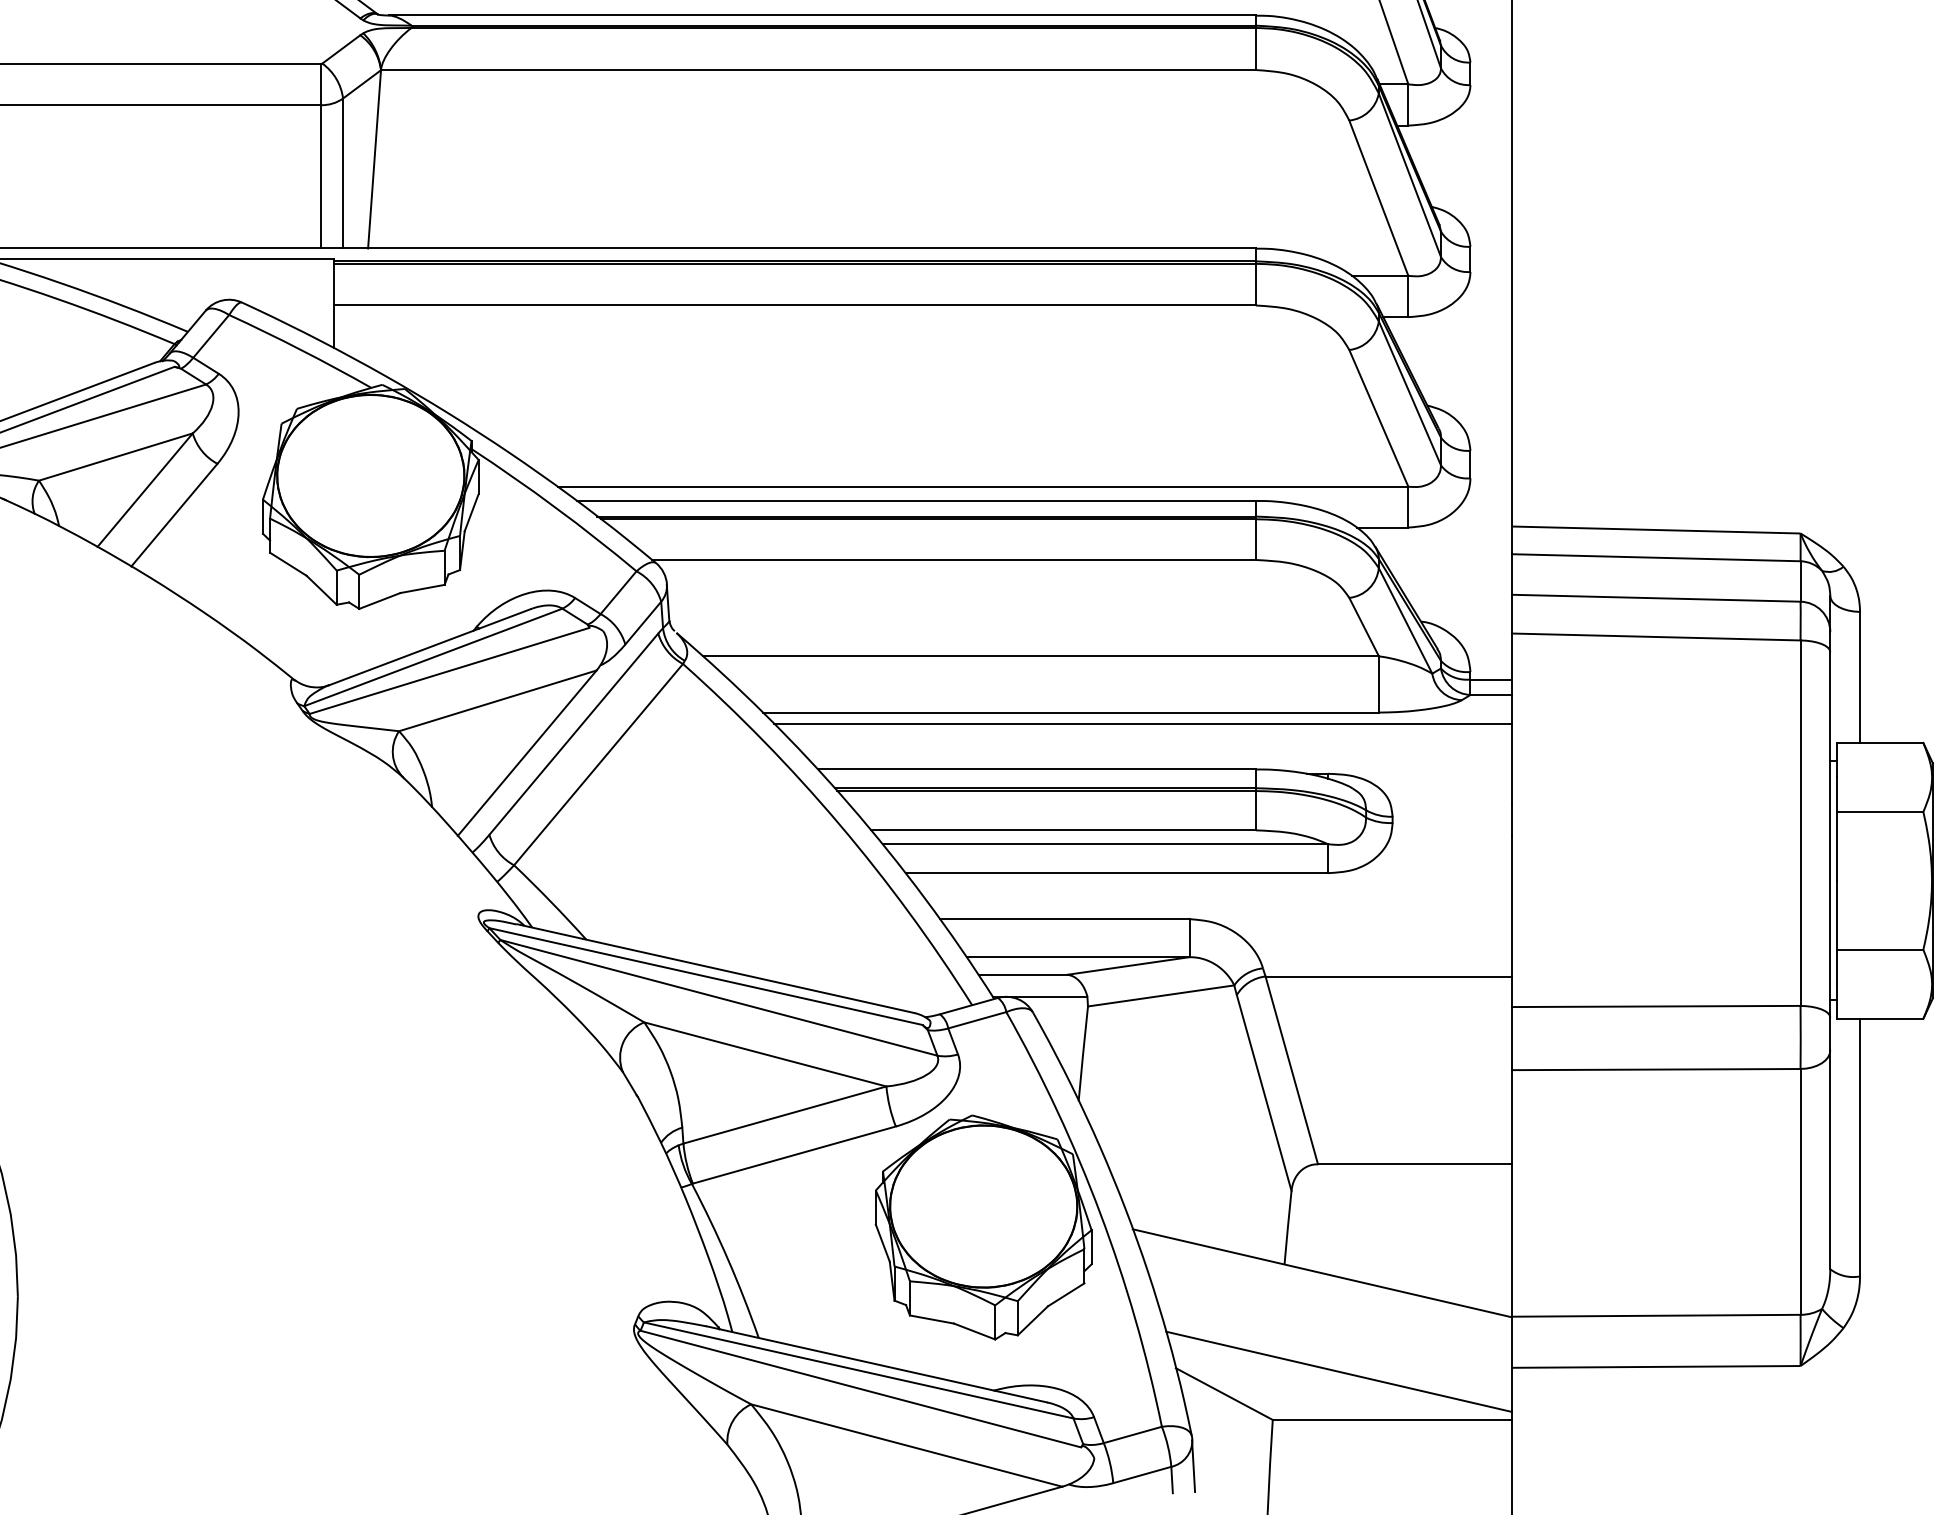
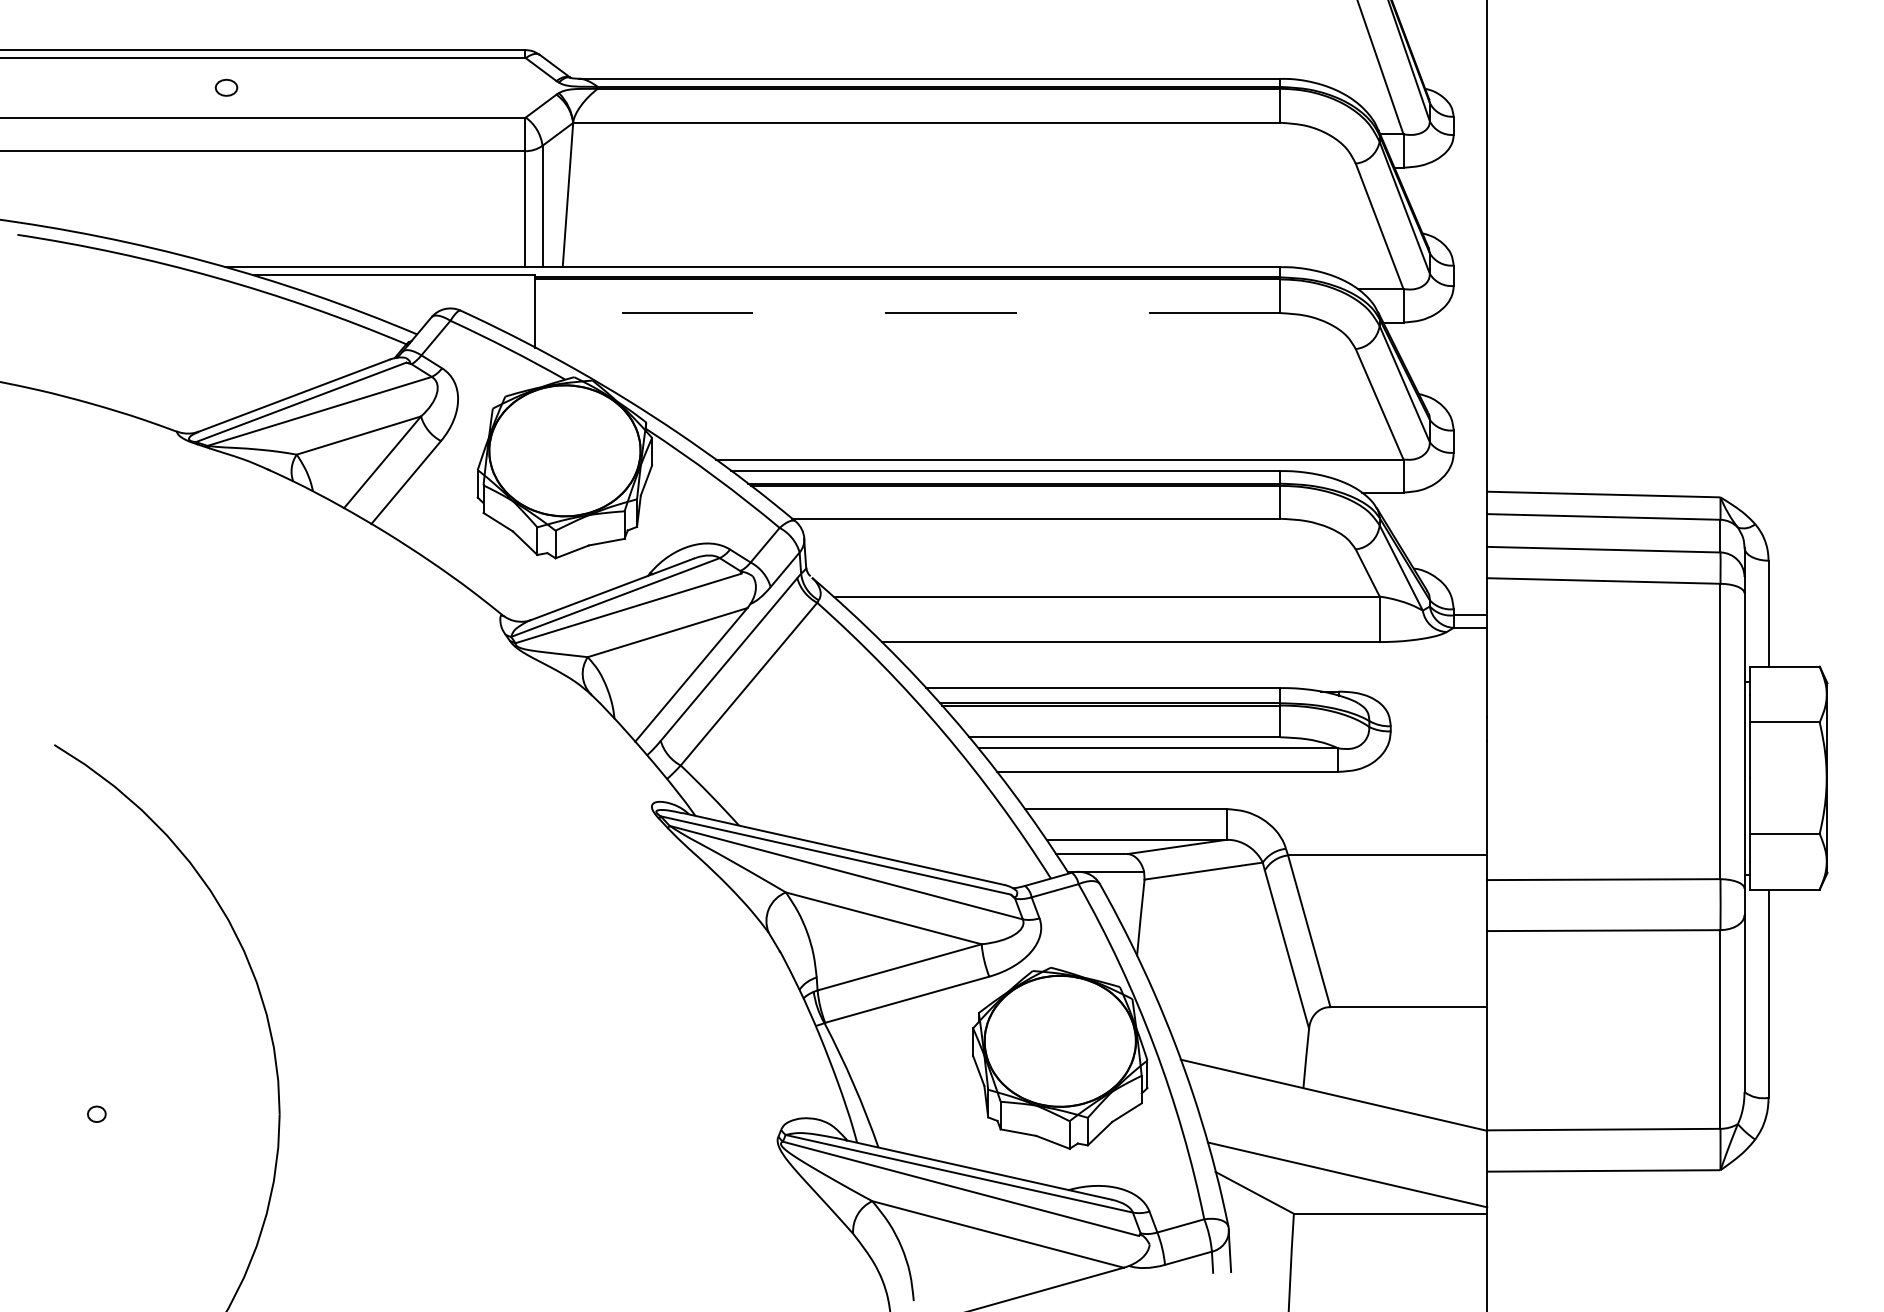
line: (794, 306) -> (907, 313), solid -> dashed
line: (1143, 724) -> (1189, 651), removed

